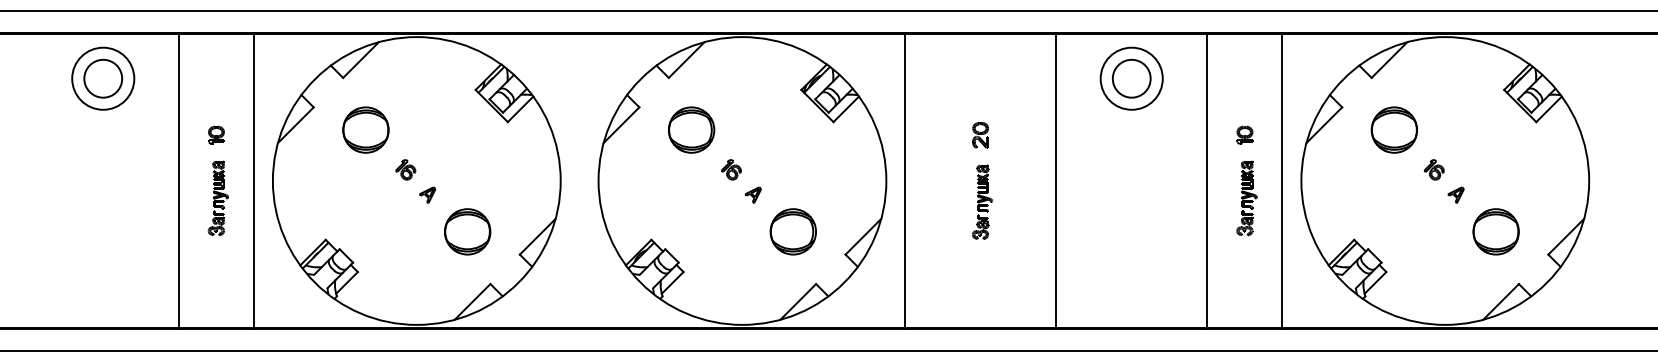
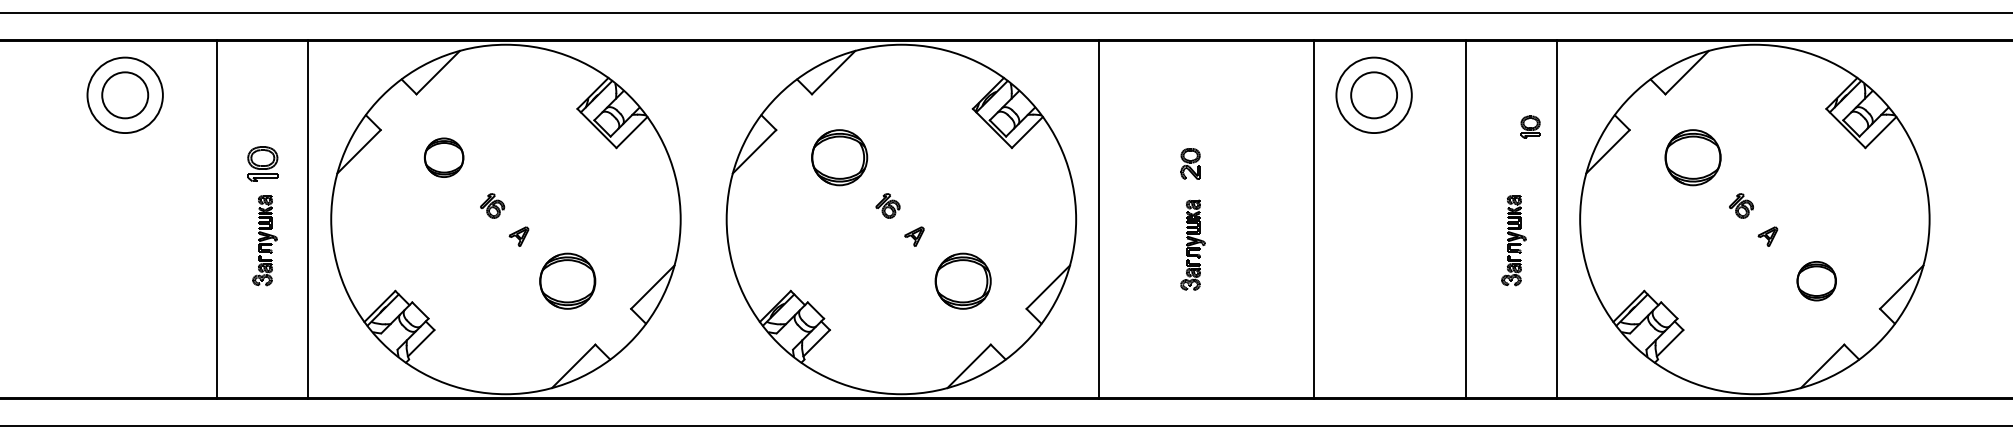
part: (365, 129) -> (443, 157), size x0.7
part: (216, 134) -> (262, 163), size x1.6
part: (1244, 134) -> (1530, 126), moved
line: (1056, 181) -> (1314, 219), moved
part: (1496, 231) -> (1816, 280), size x0.7

